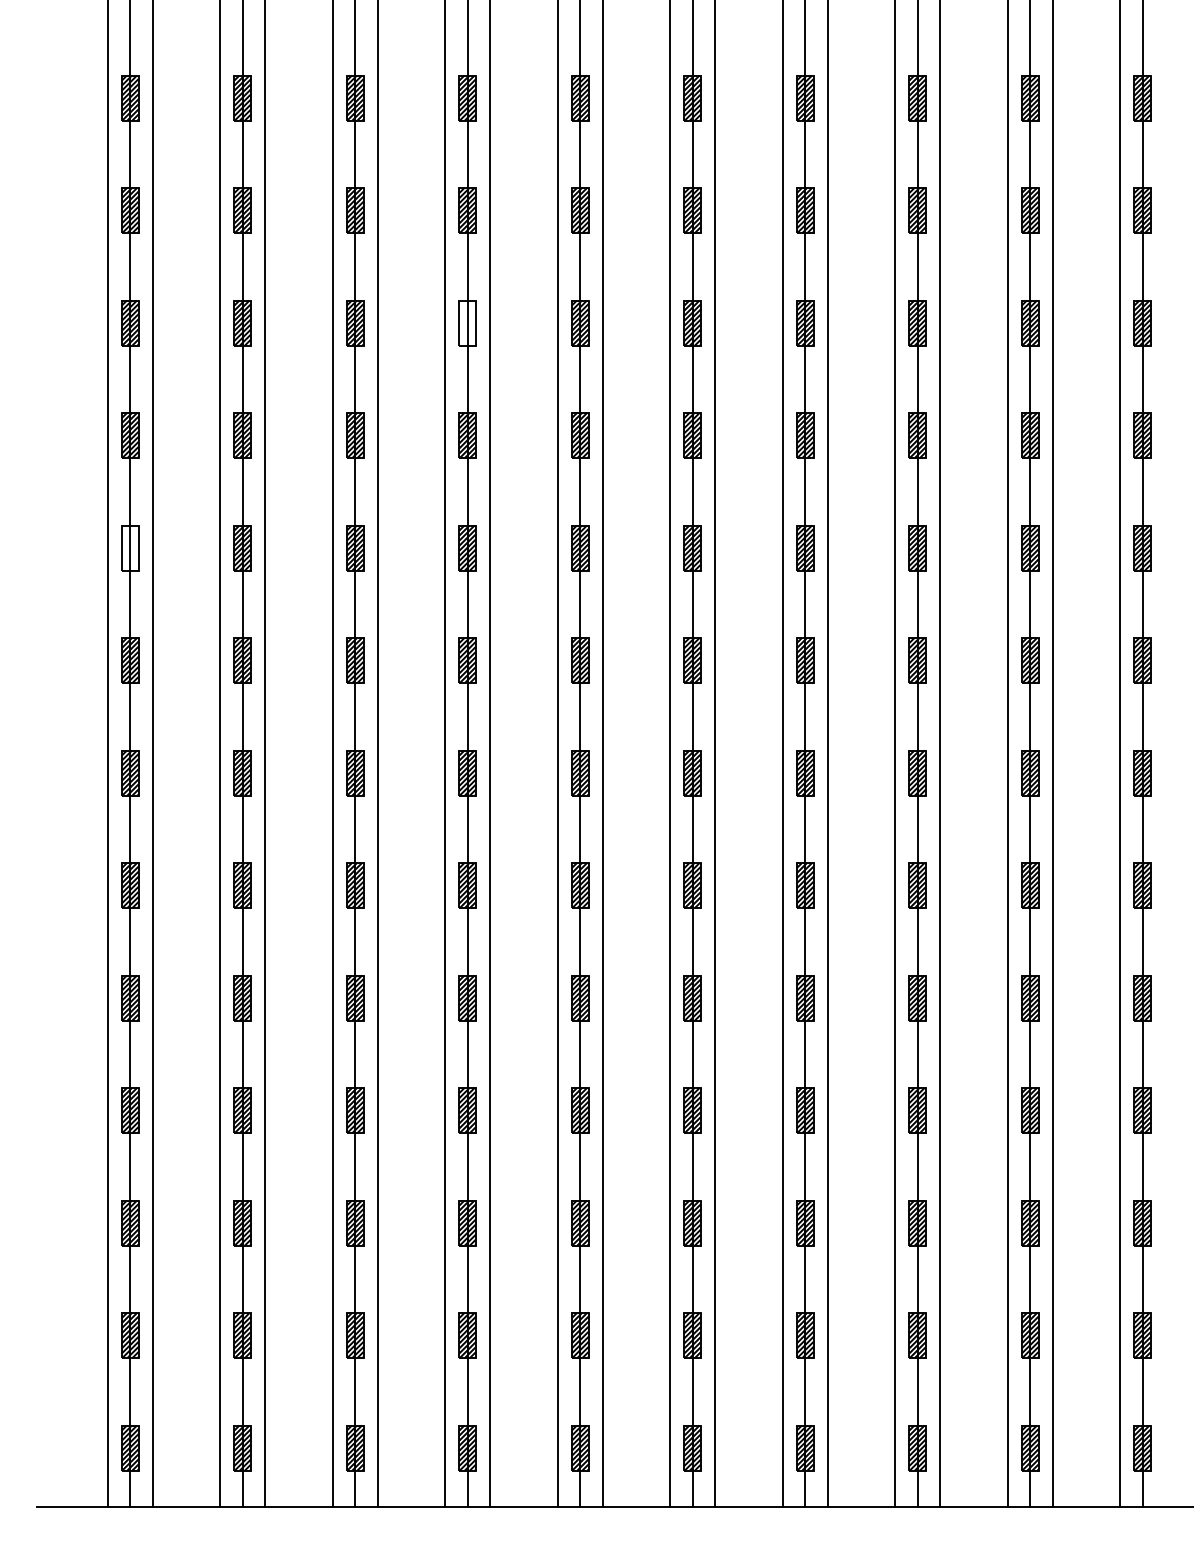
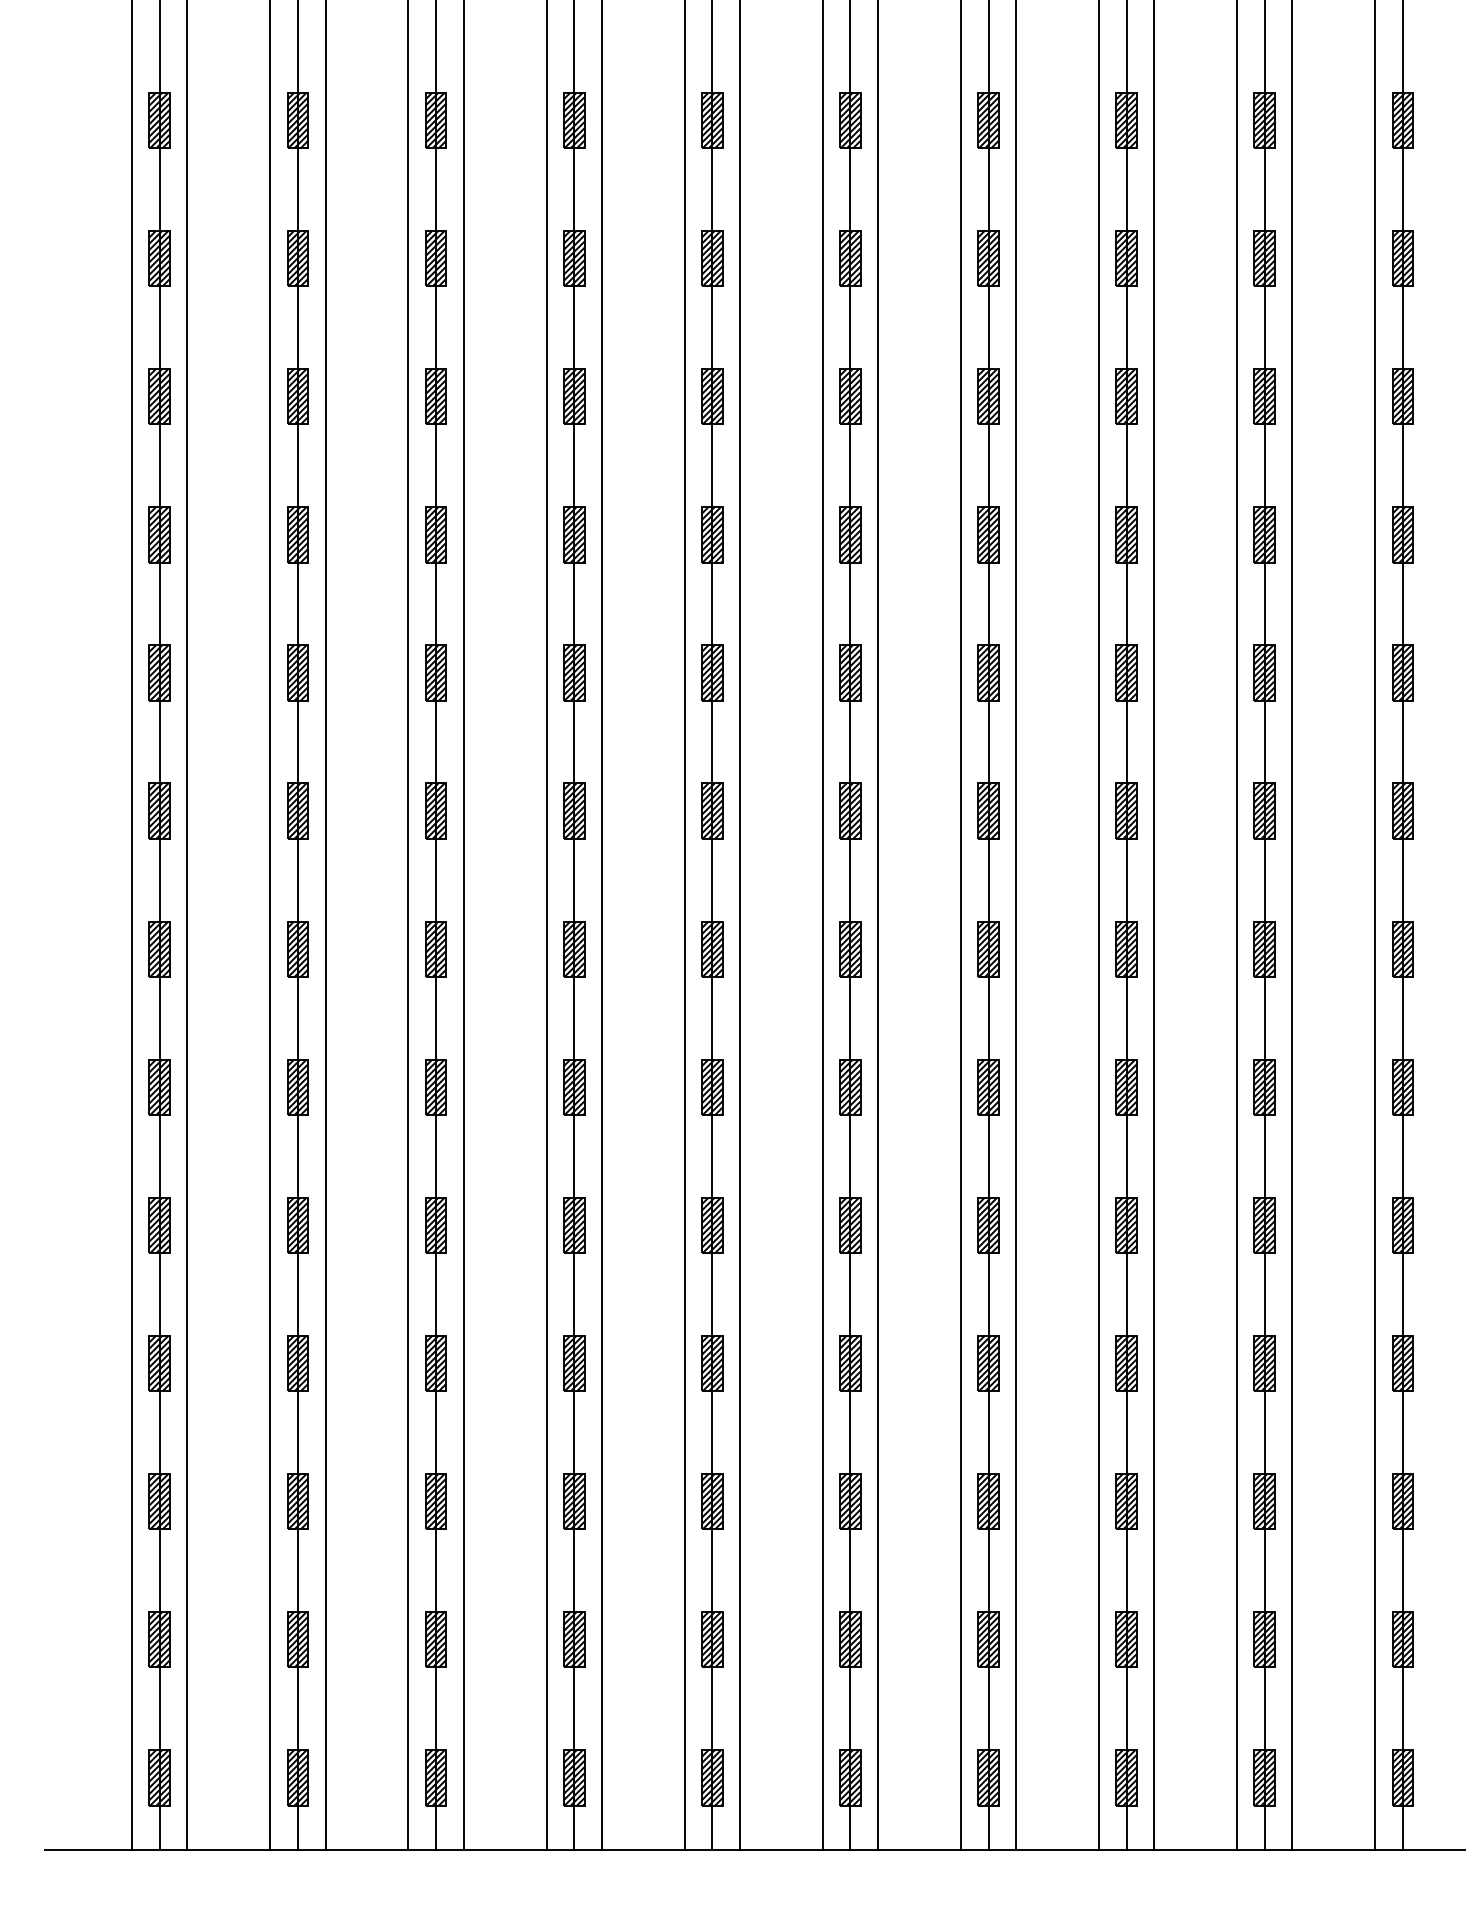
hatch: (467, 322) -> (573, 396), added
hatch: (129, 547) -> (159, 672), added

